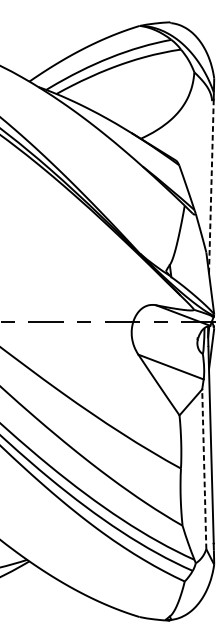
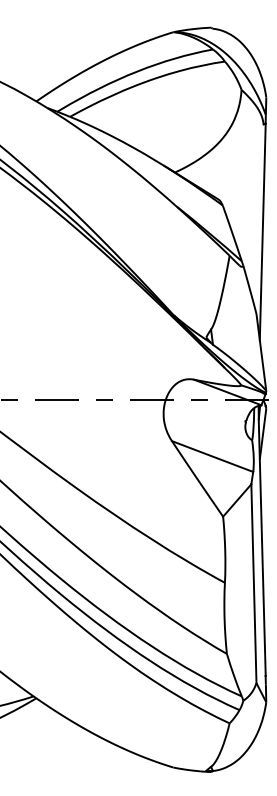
line: (211, 186) -> (262, 232), dashed -> solid
line: (203, 469) -> (253, 583), dashed -> solid

